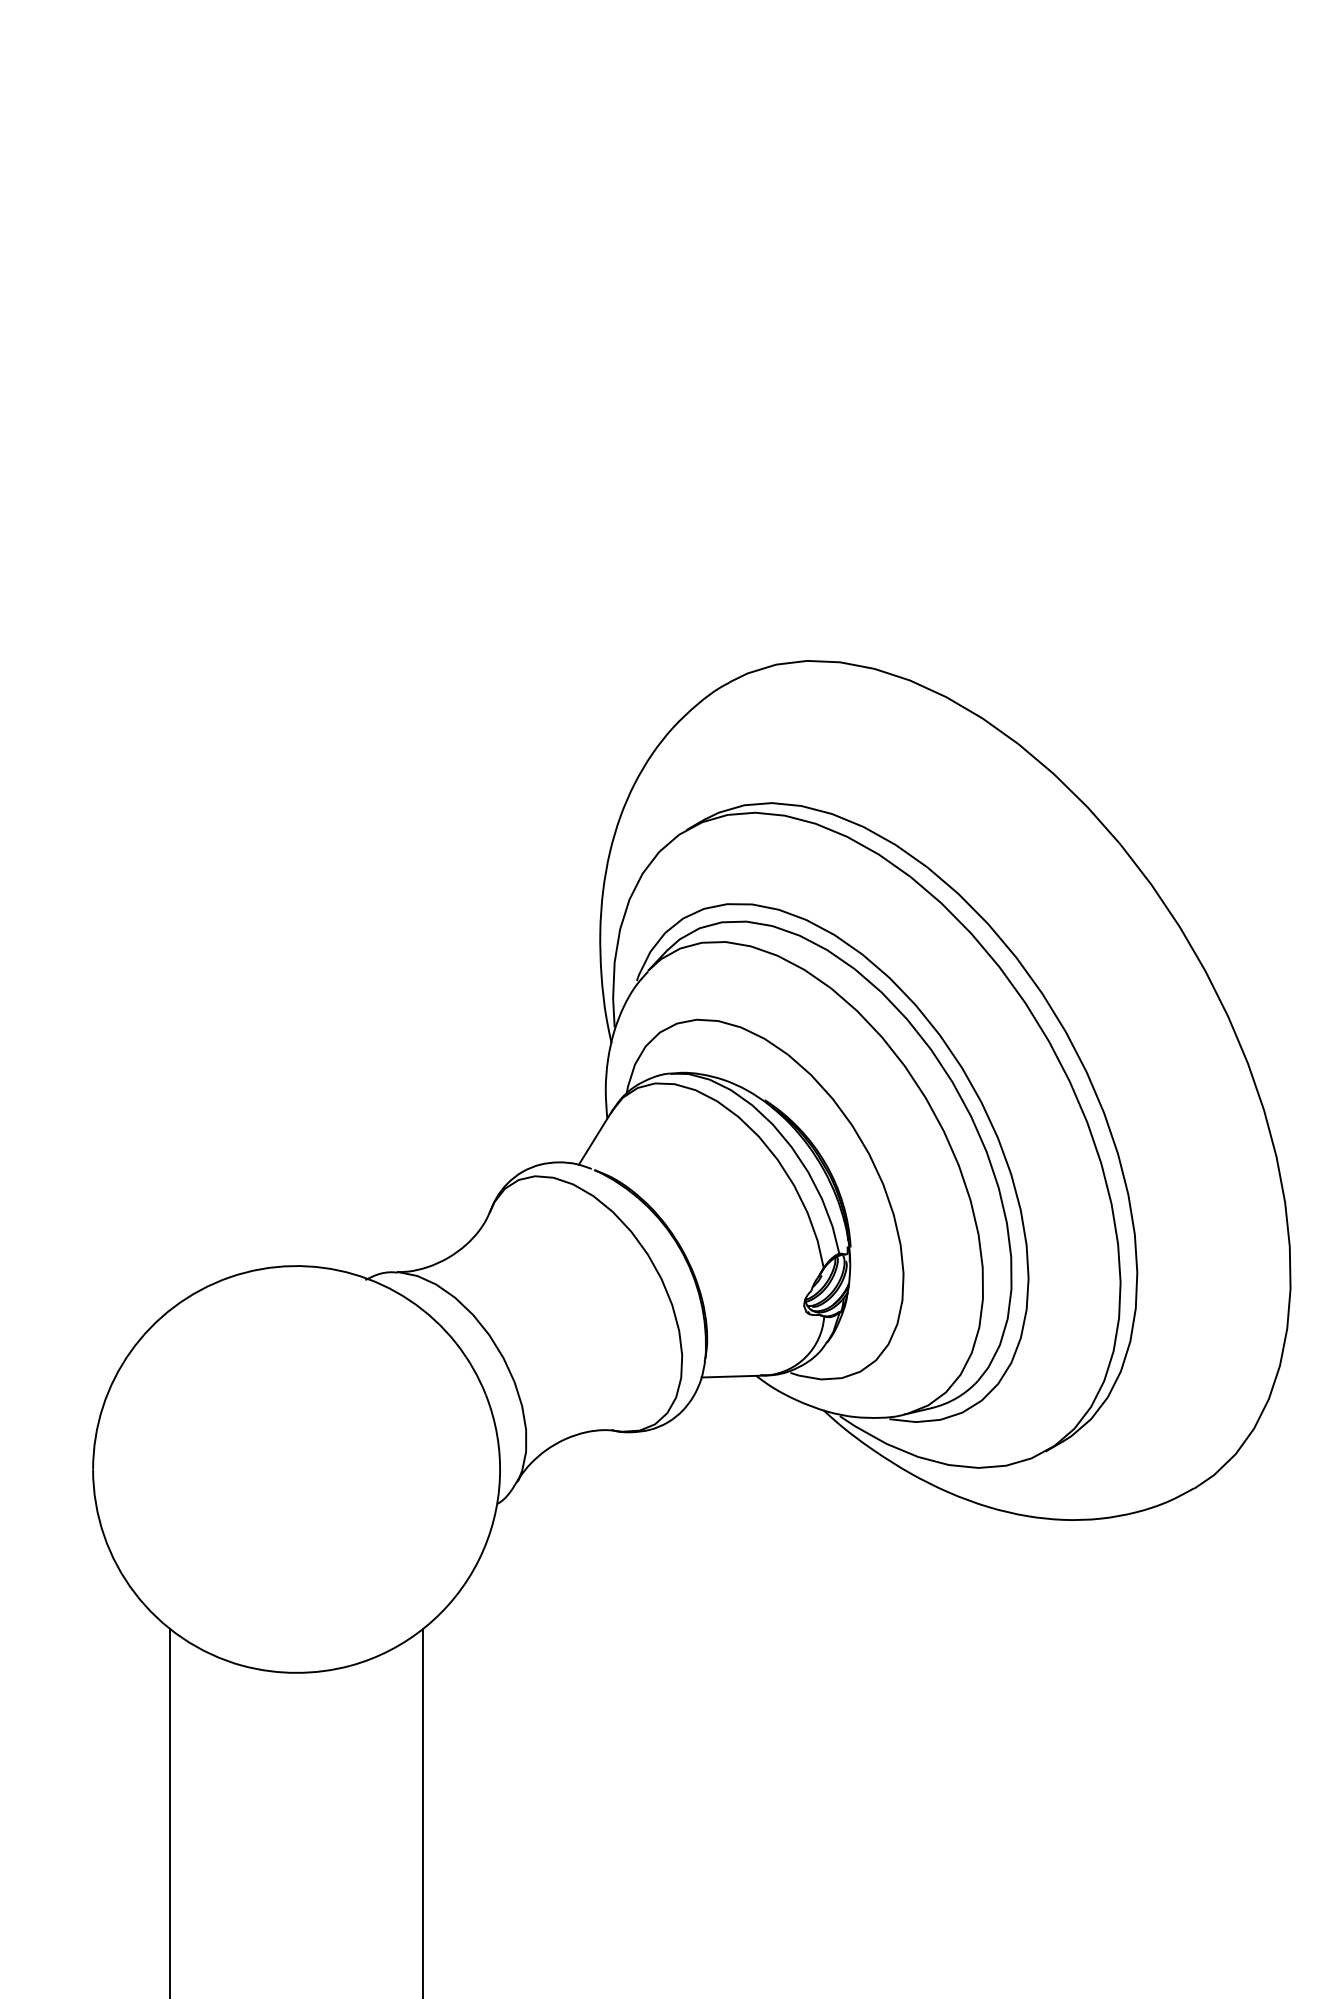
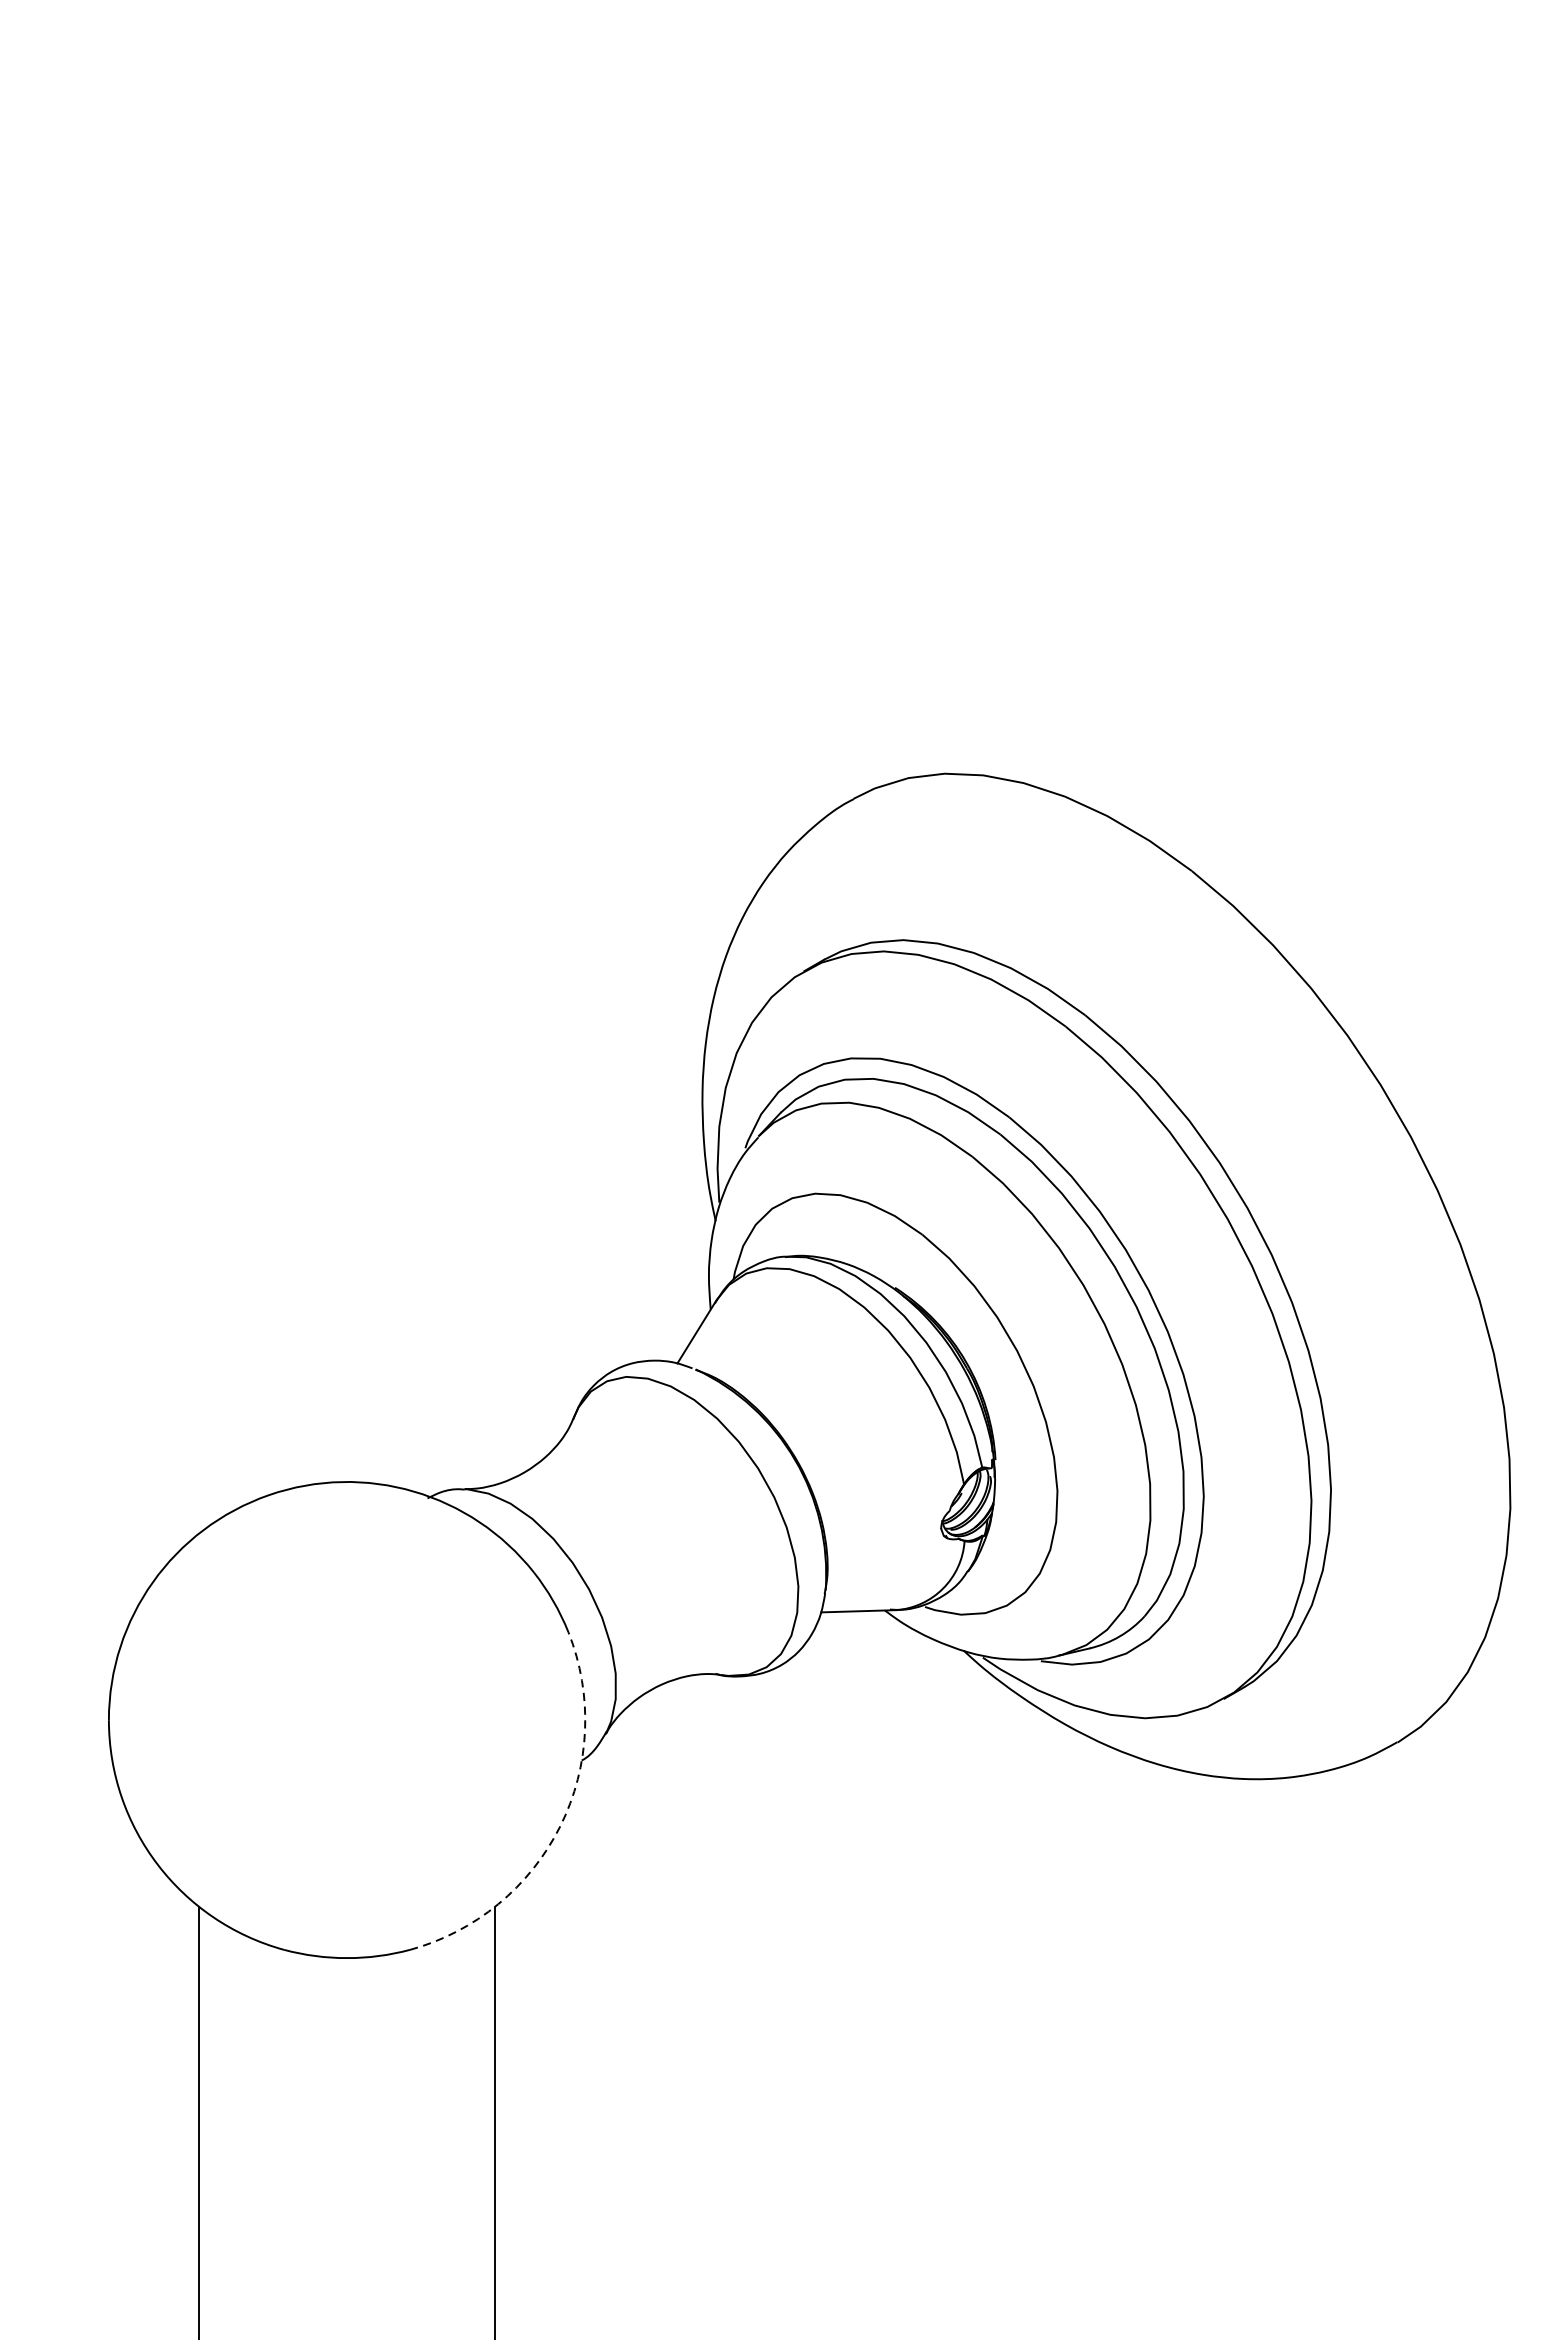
arc: (478, 1560) -> (559, 1826), solid -> dashed

